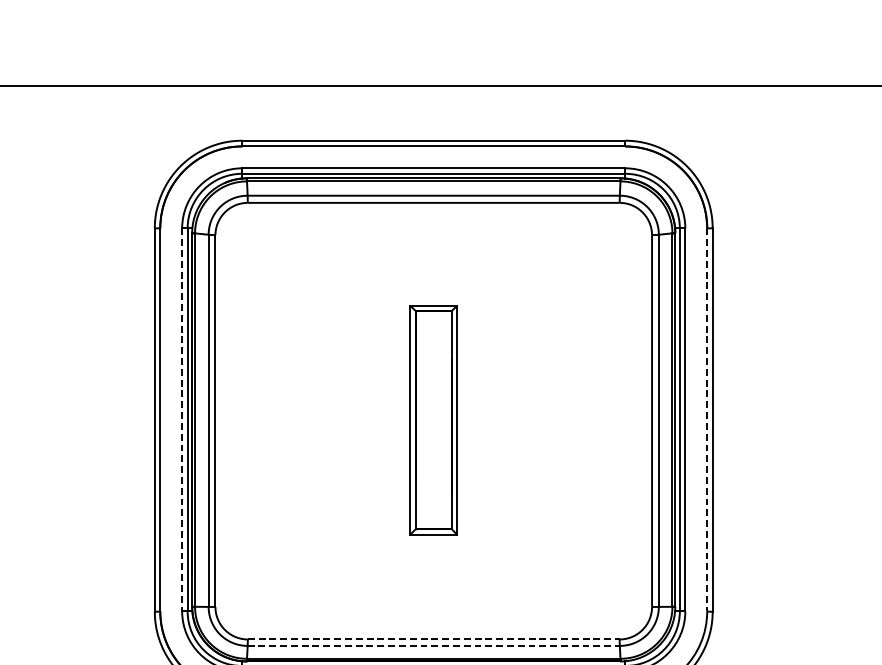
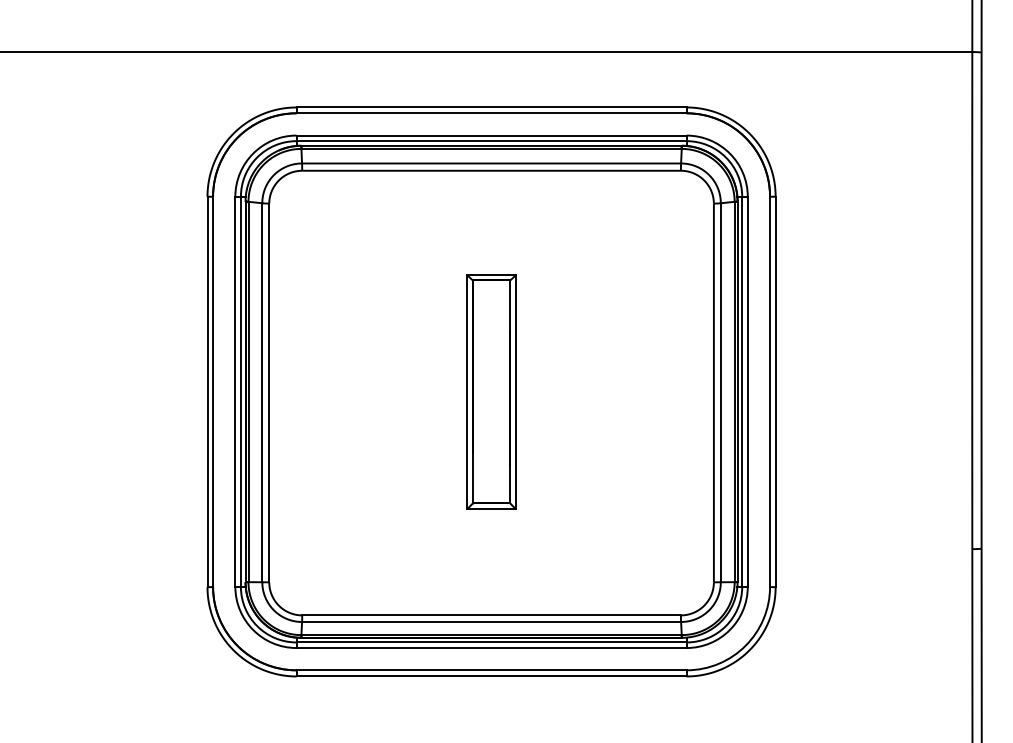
line: (182, 419) -> (235, 391), dashed -> solid
line: (707, 419) -> (770, 391), dashed -> solid
line: (434, 639) -> (492, 615), dashed -> solid
line: (433, 645) -> (491, 621), dashed -> solid

